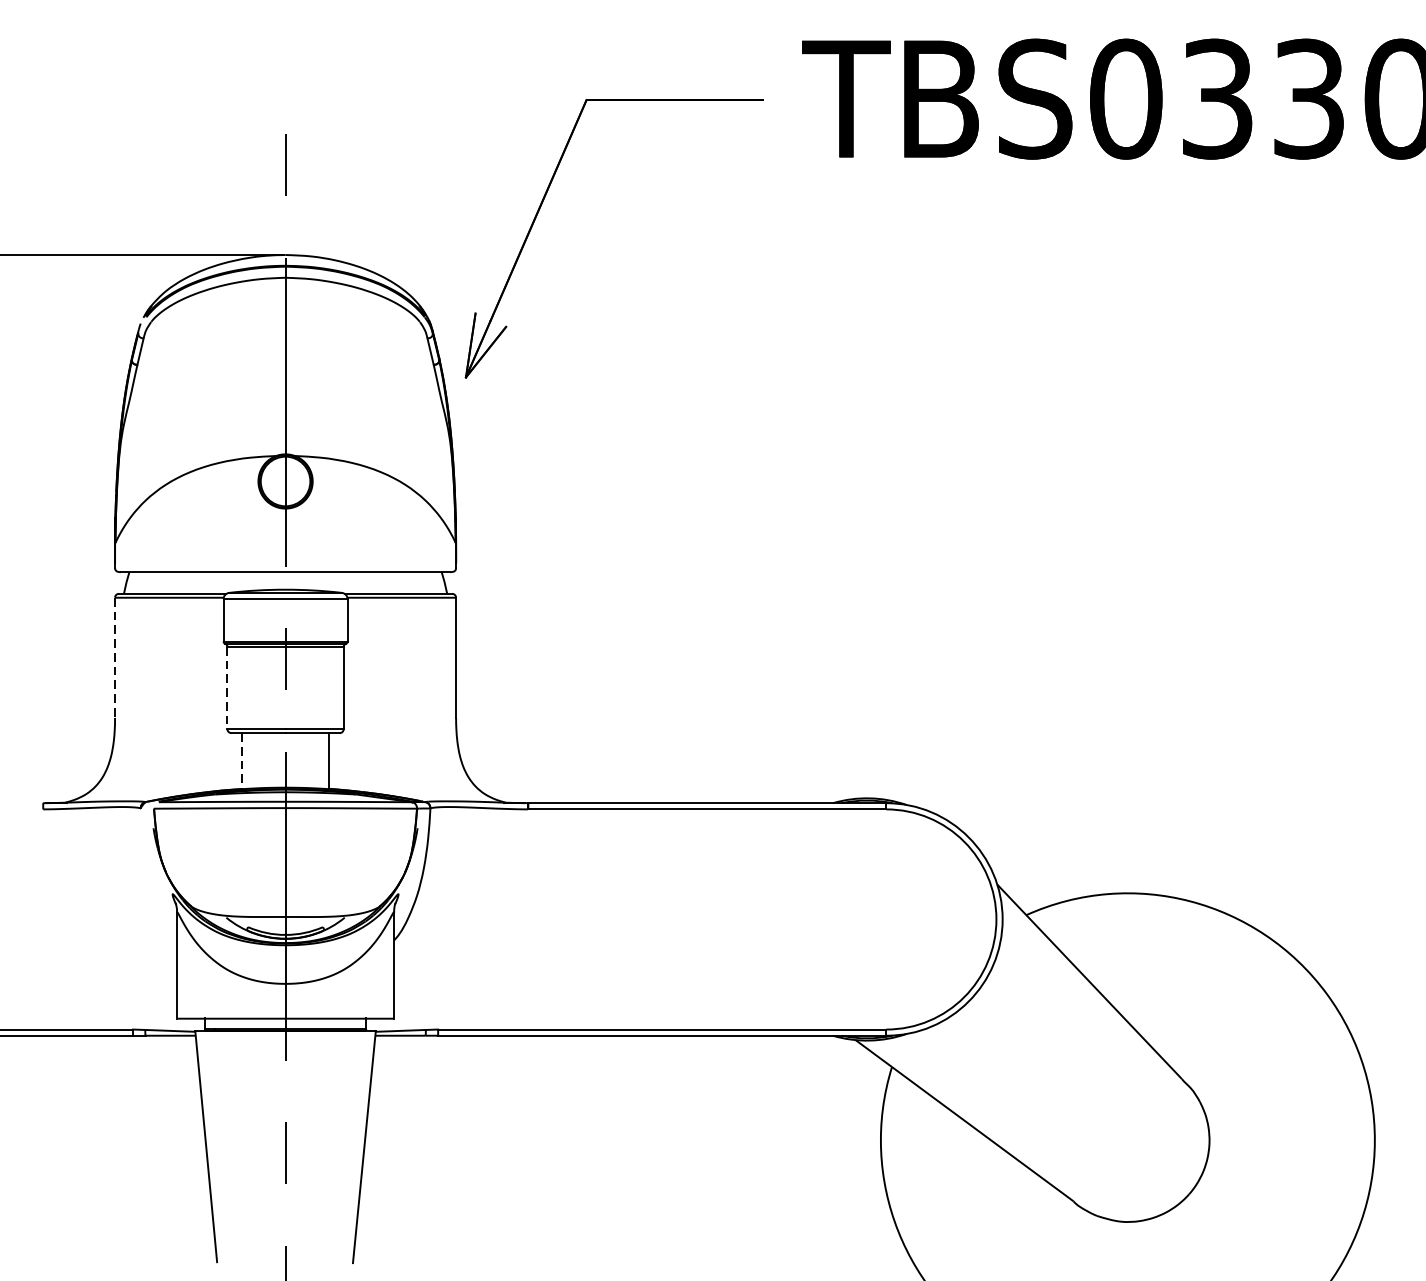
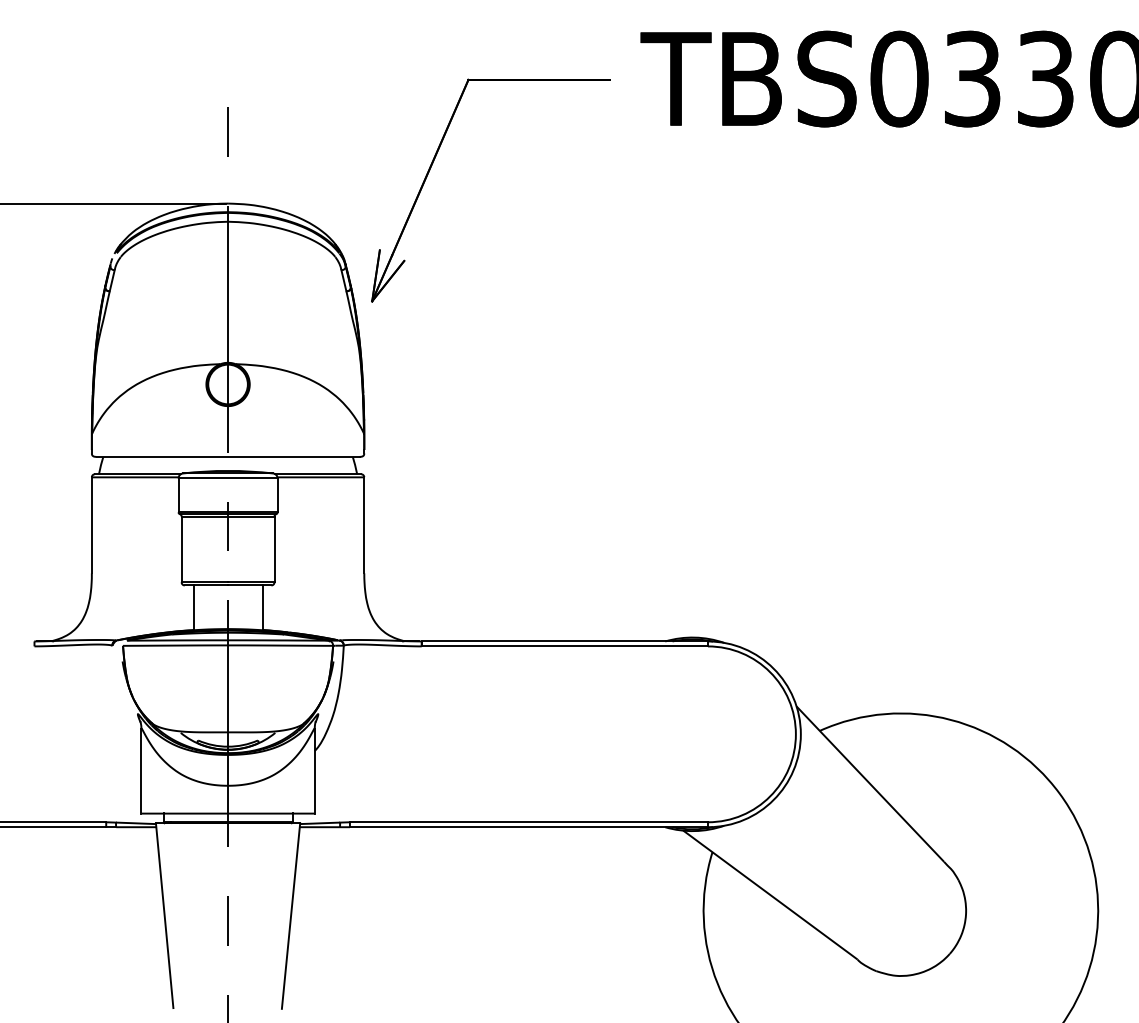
line: (114, 658) -> (91, 525), dashed -> solid
line: (227, 688) -> (181, 549), dashed -> solid
line: (242, 761) -> (193, 608), dashed -> solid

